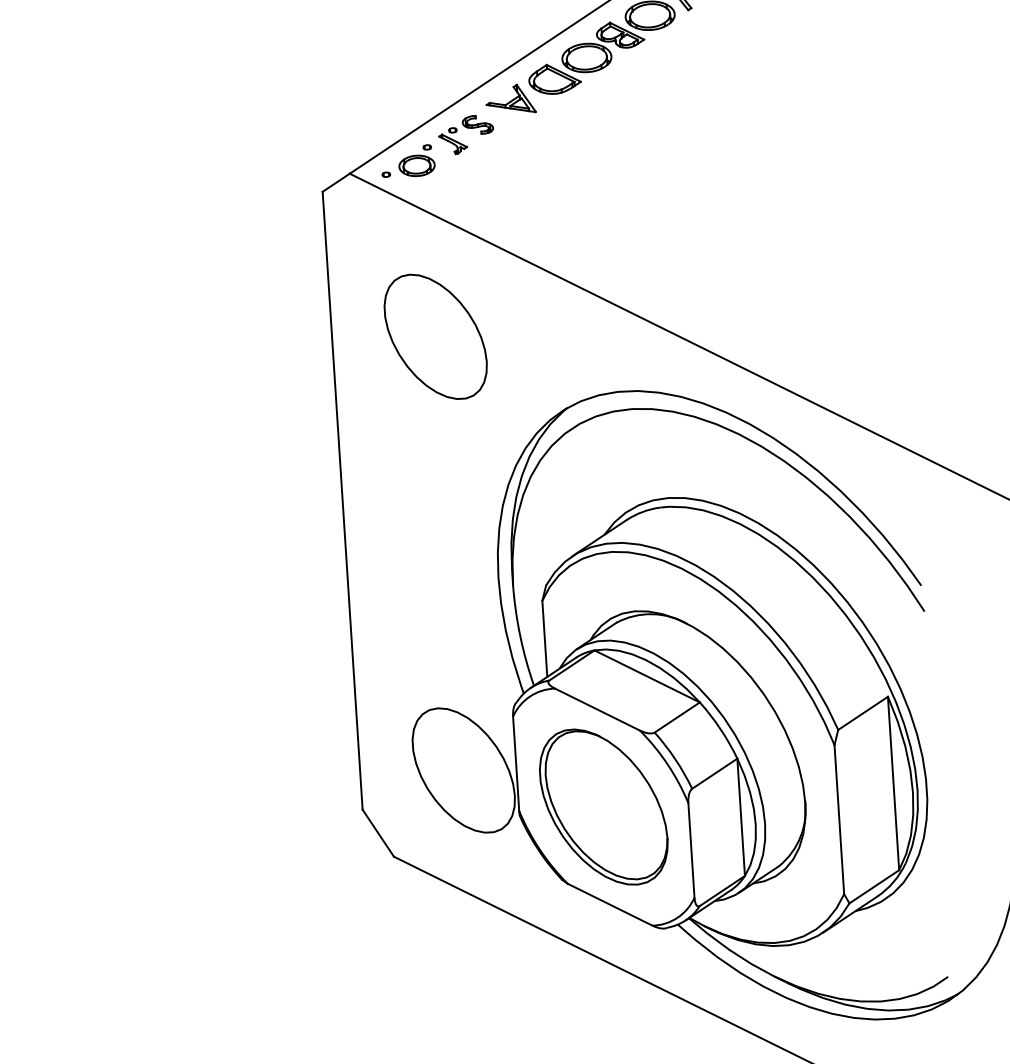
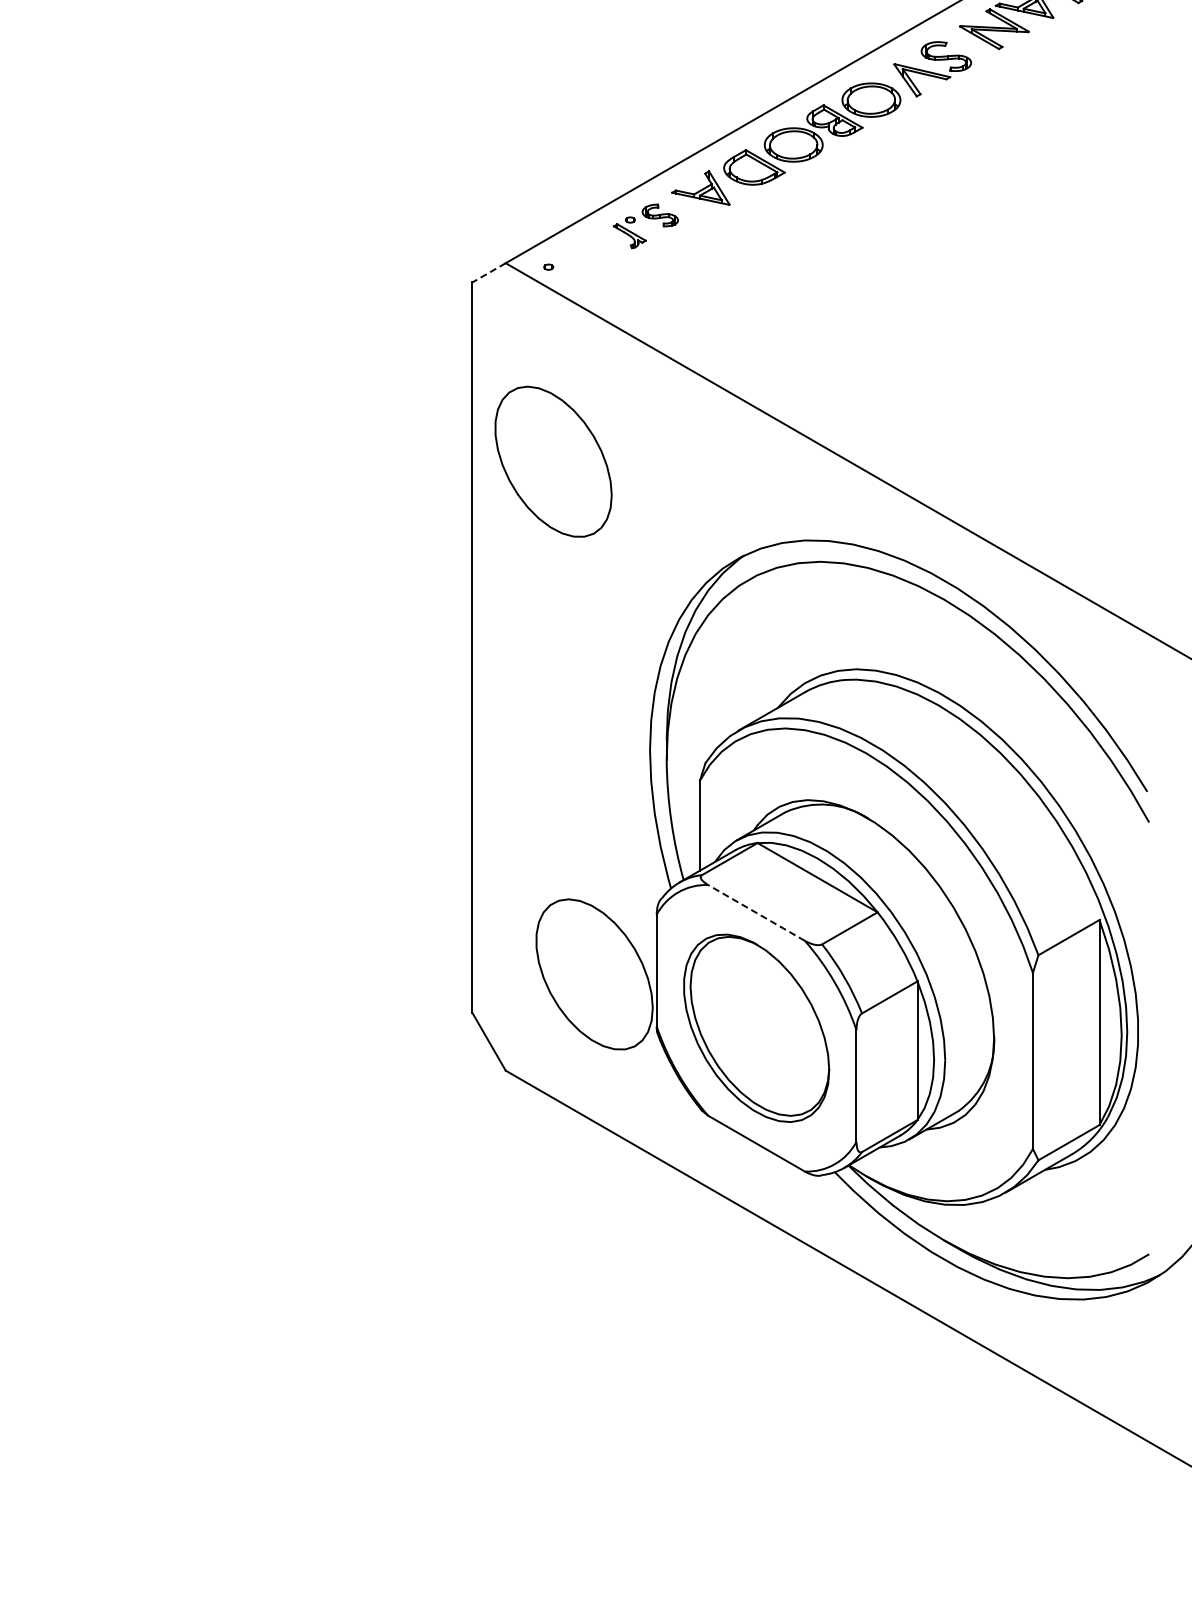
part: (416, 161) -> (585, 253), removed
line: (335, 183) -> (488, 273), solid -> dashed
part: (435, 336) -> (553, 461), moved
line: (597, 709) -> (756, 912), solid -> dashed

